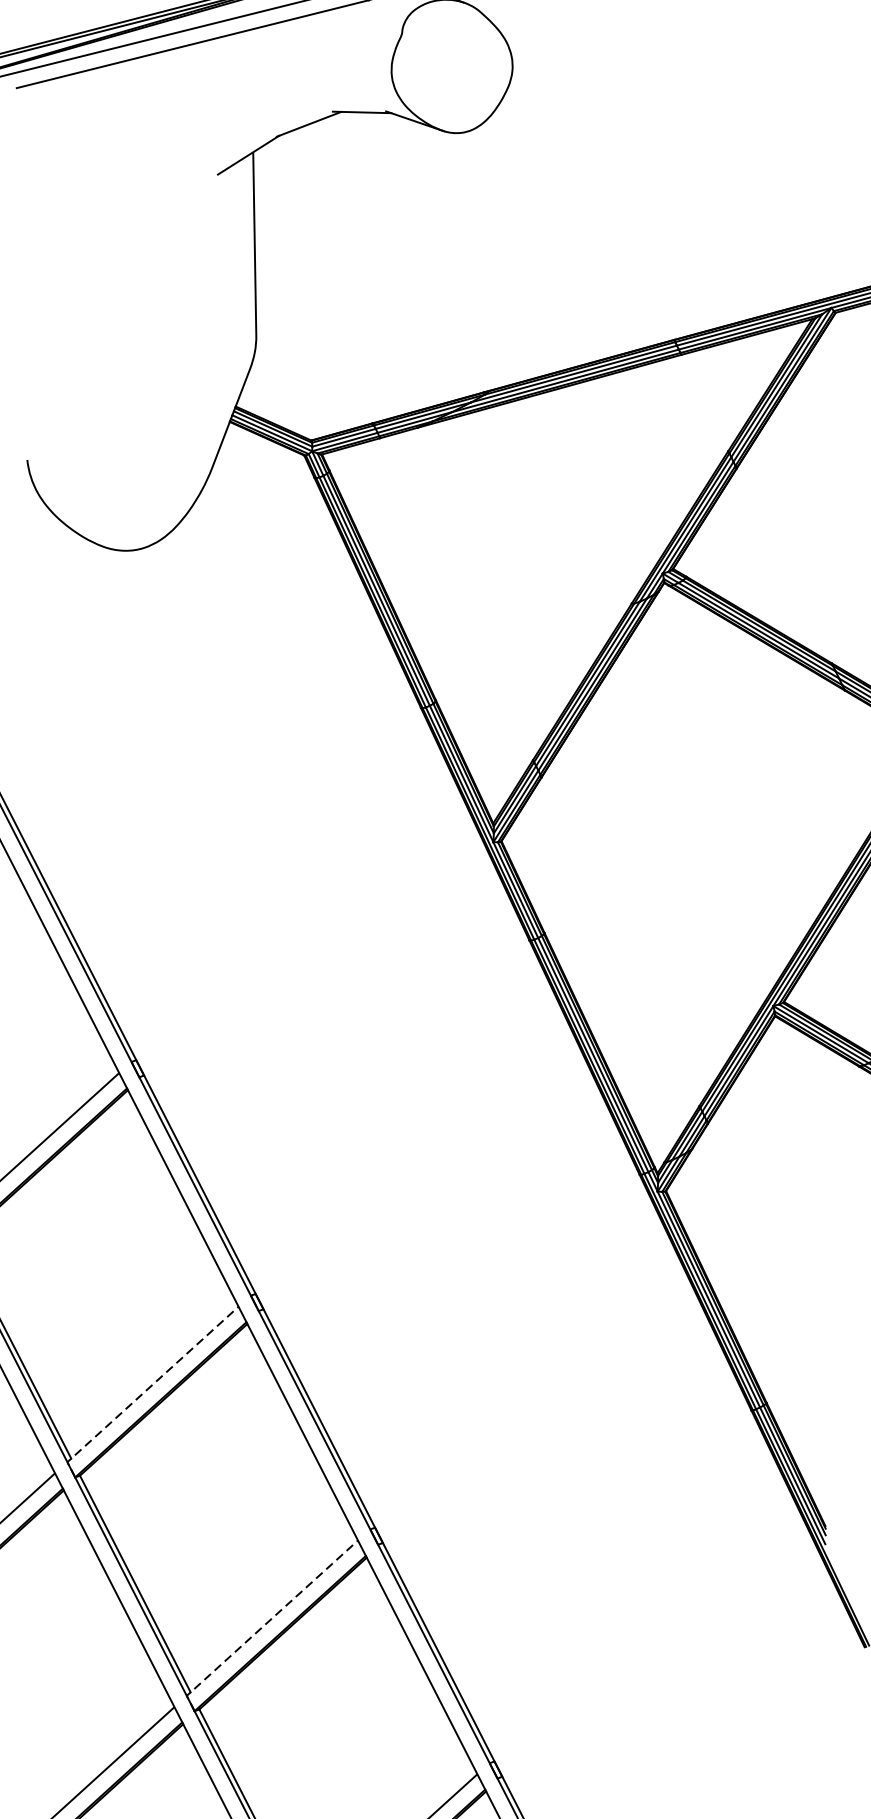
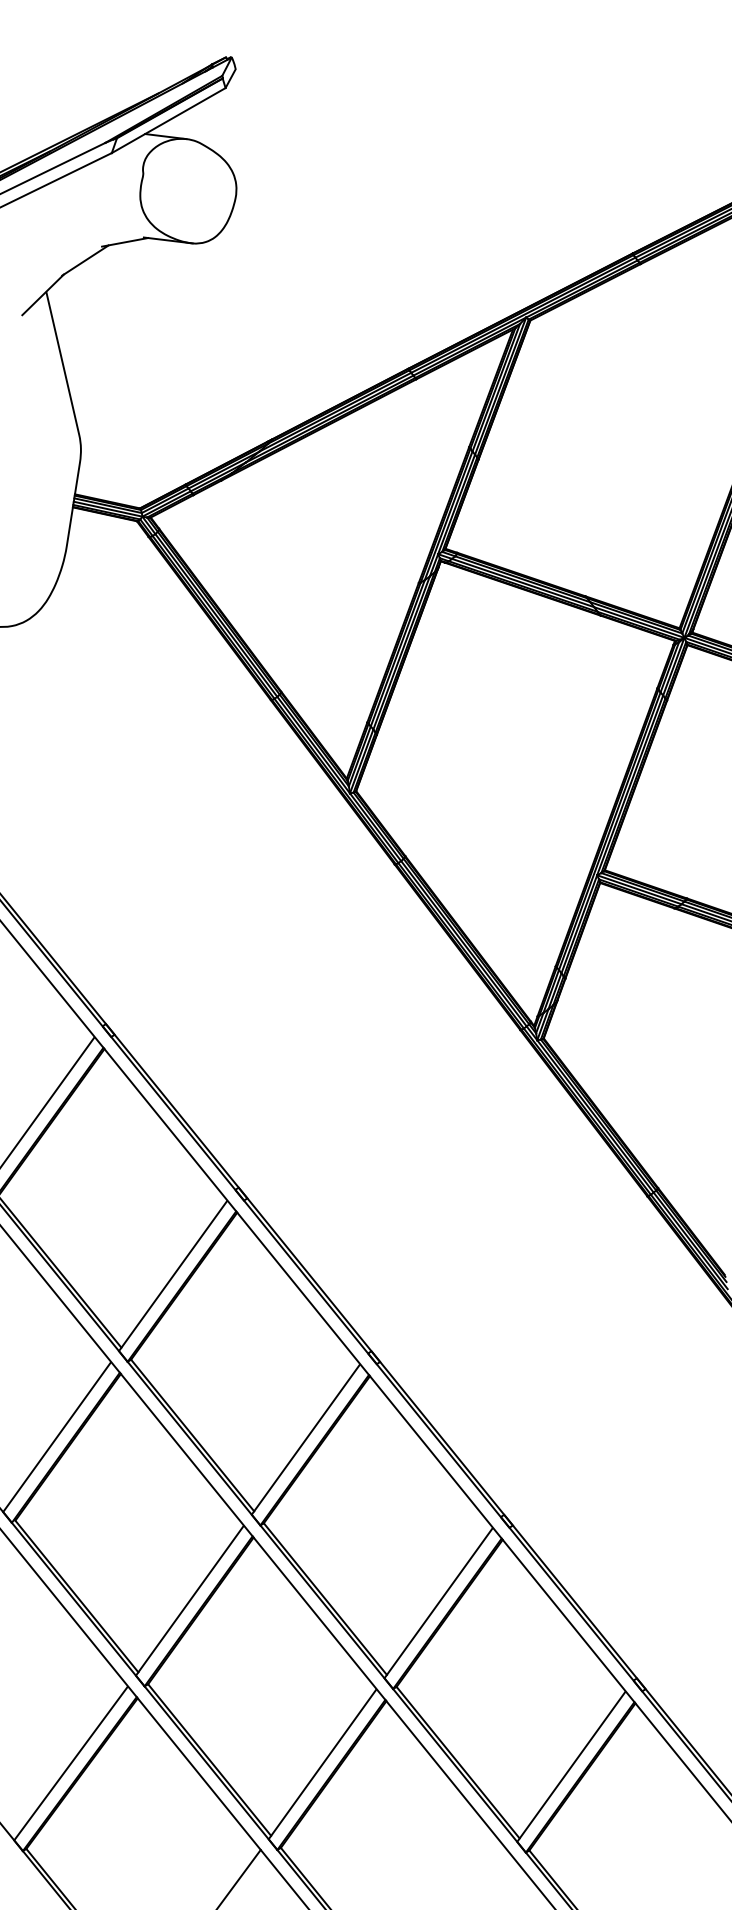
line: (146, 1390) -> (169, 1281), dashed -> solid
line: (265, 1624) -> (301, 1445), dashed -> solid

